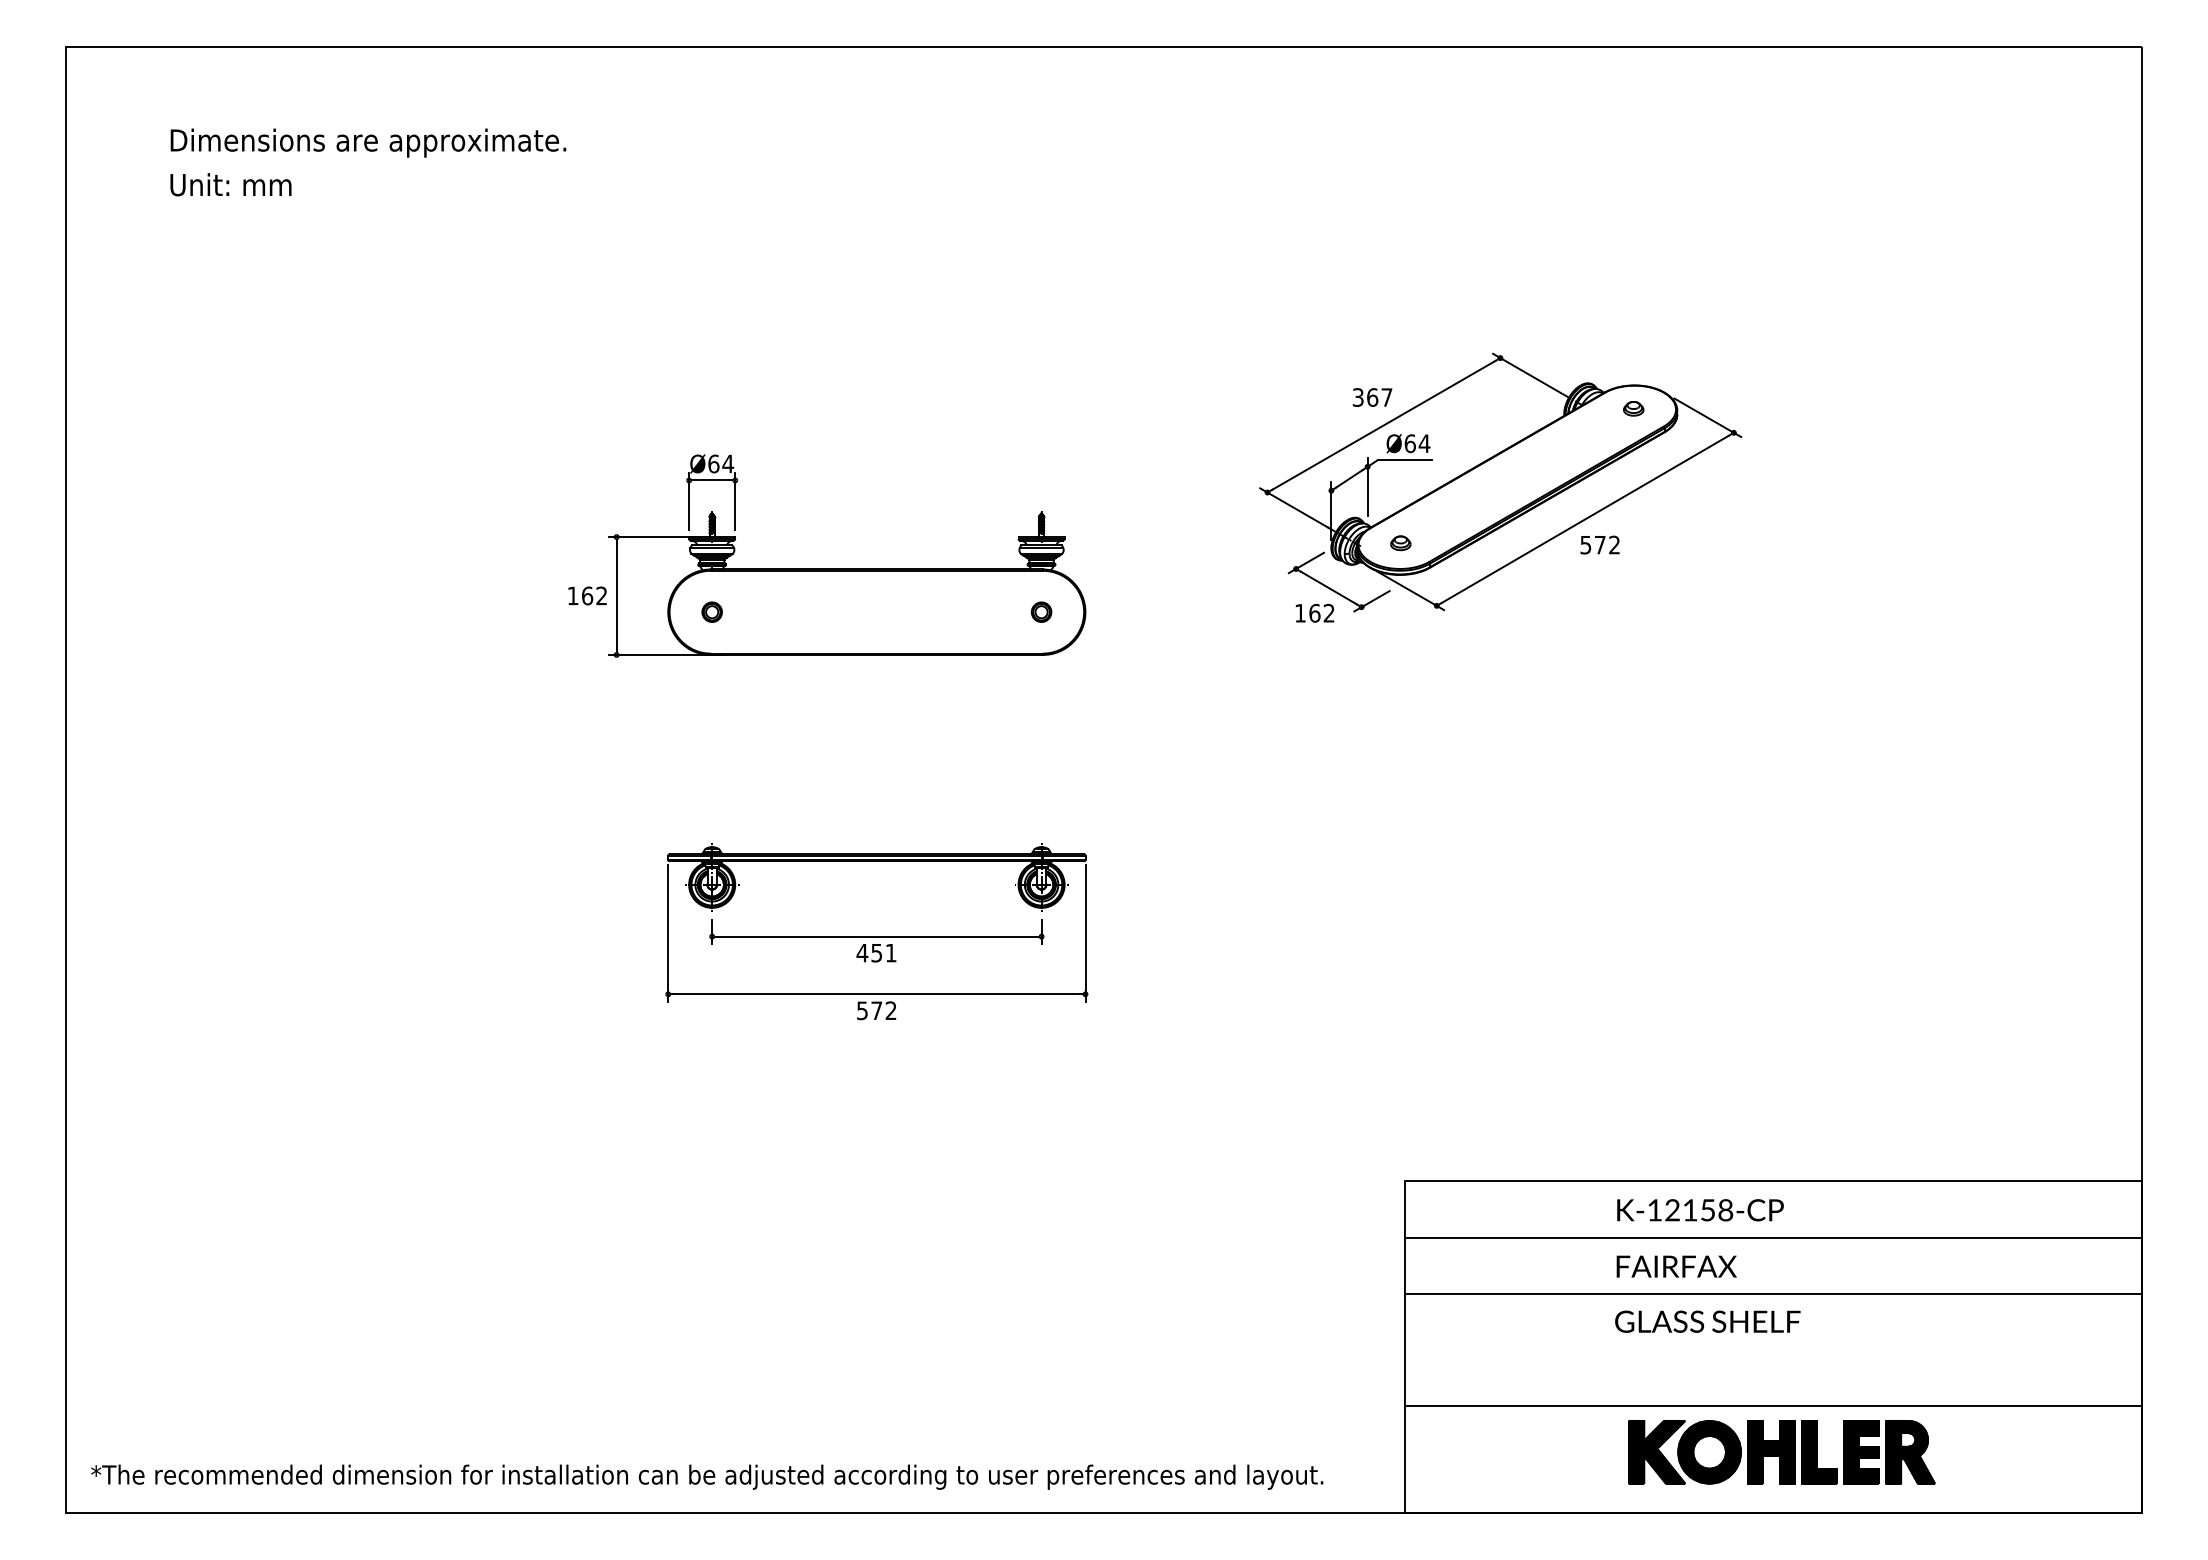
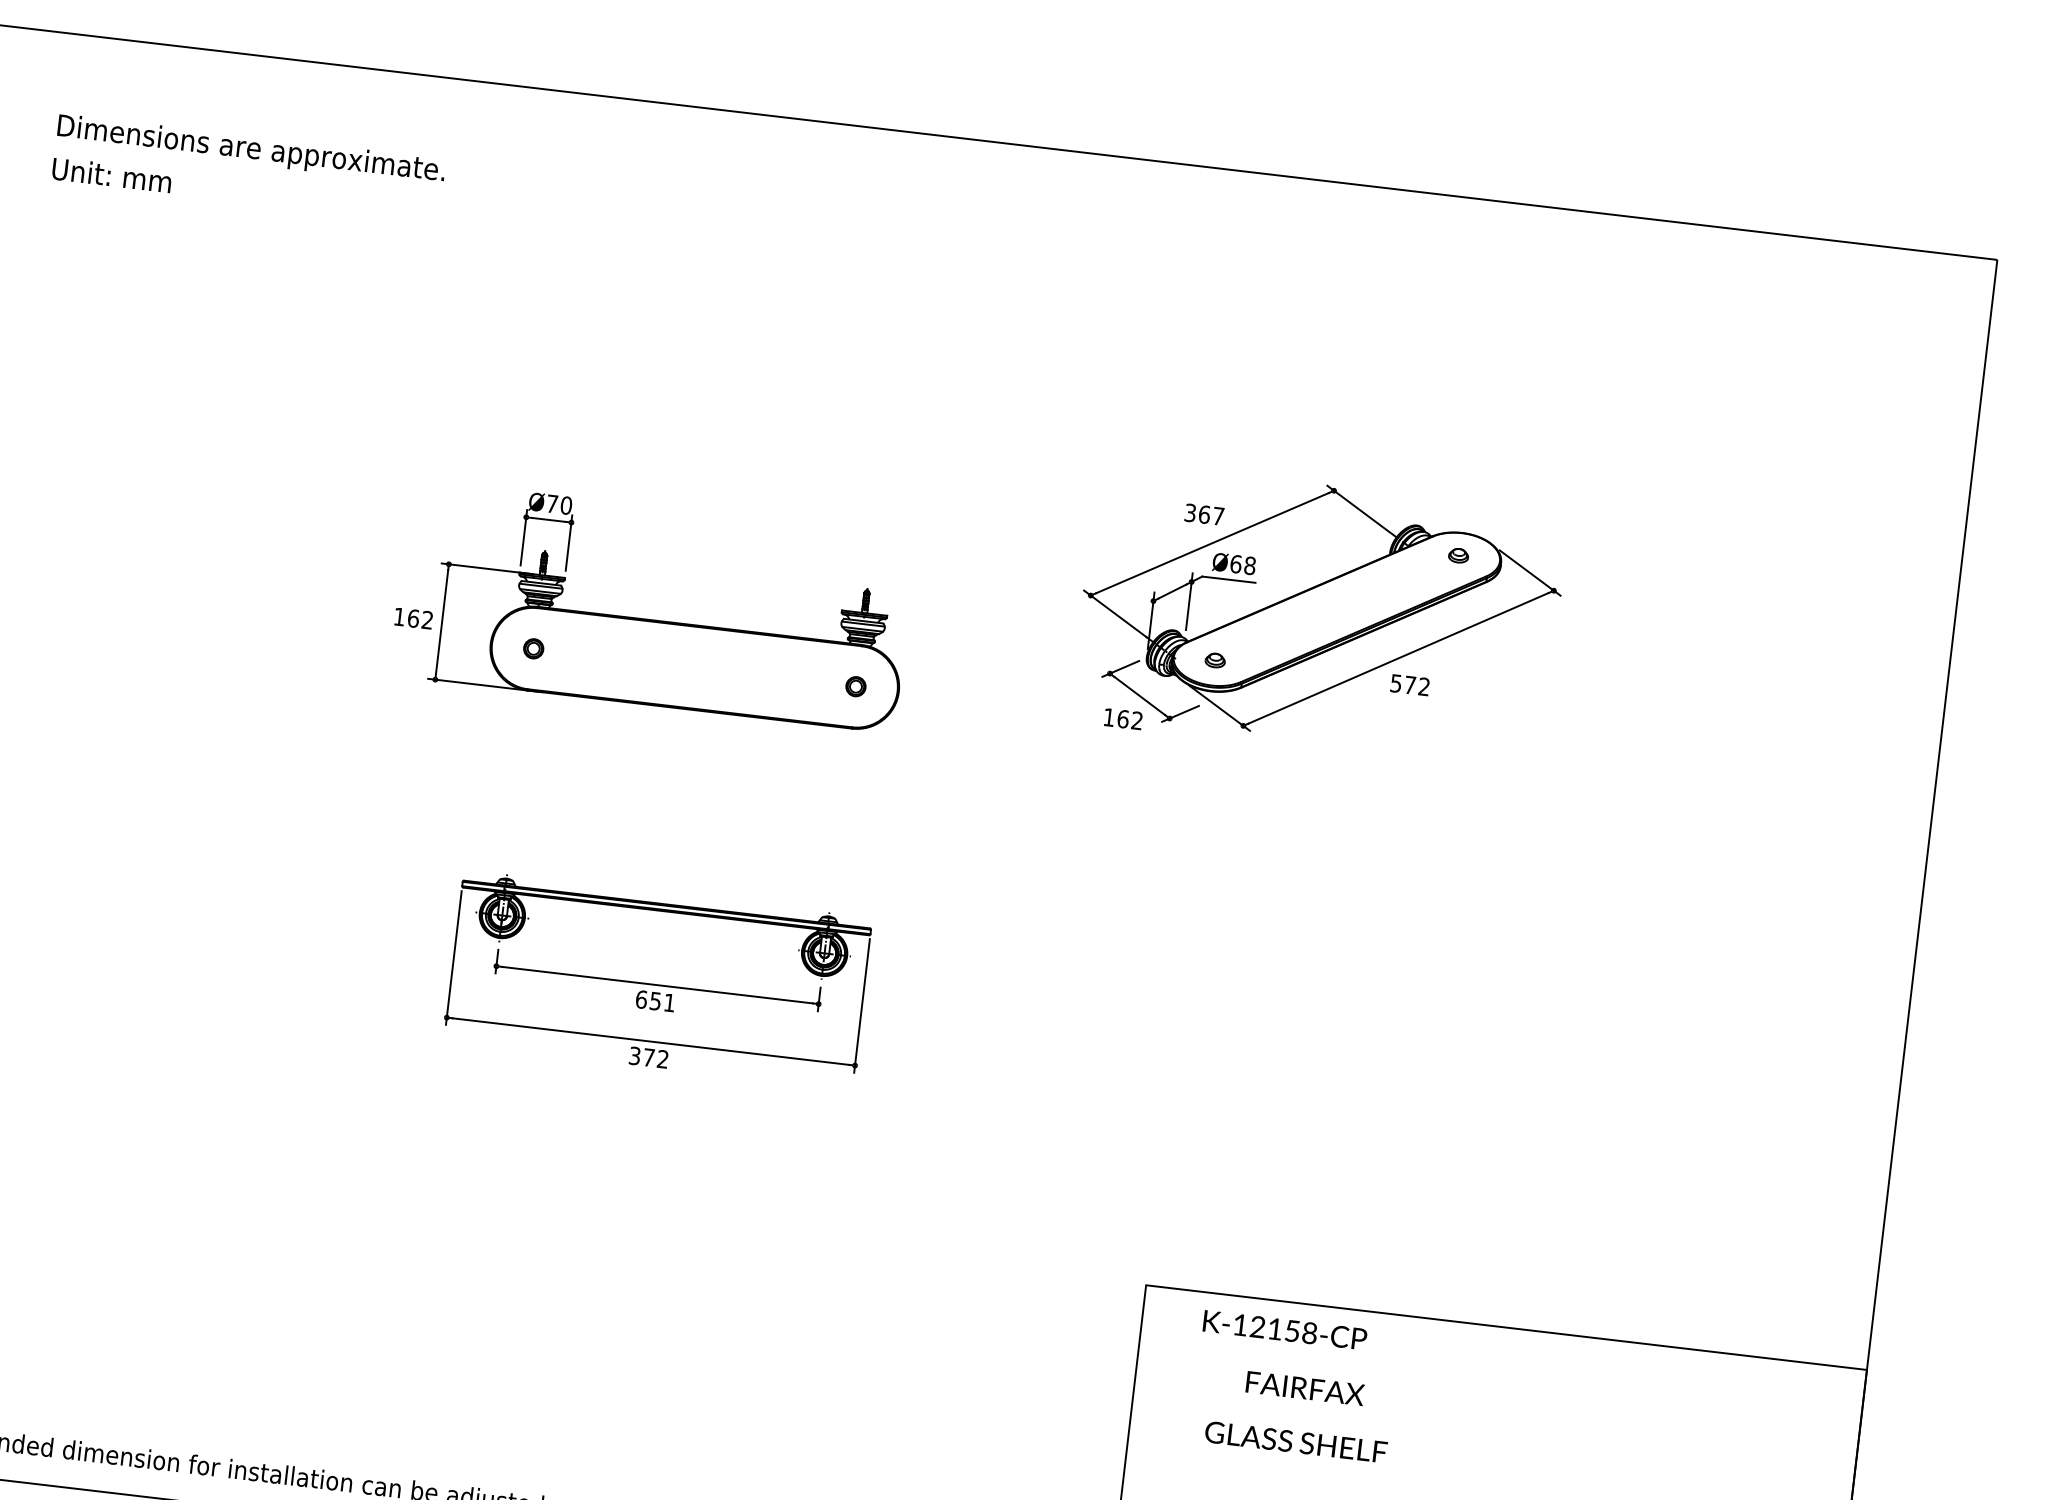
text: (1424, 443) -> (1249, 565), Ø64 -> Ø68
text: (721, 463) -> (559, 504), Ø64 -> Ø70
text: (862, 952) -> (641, 999), 451 -> 651
text: (862, 1010) -> (634, 1055), 572 -> 372
text: (1700, 1210) -> (1285, 1330), moved
line: (1773, 1237) -> (1500, 1382), removed
text: (1676, 1266) -> (1305, 1388), moved
line: (1773, 1294) -> (1493, 1438), removed
text: (1707, 1321) -> (1295, 1441), moved

